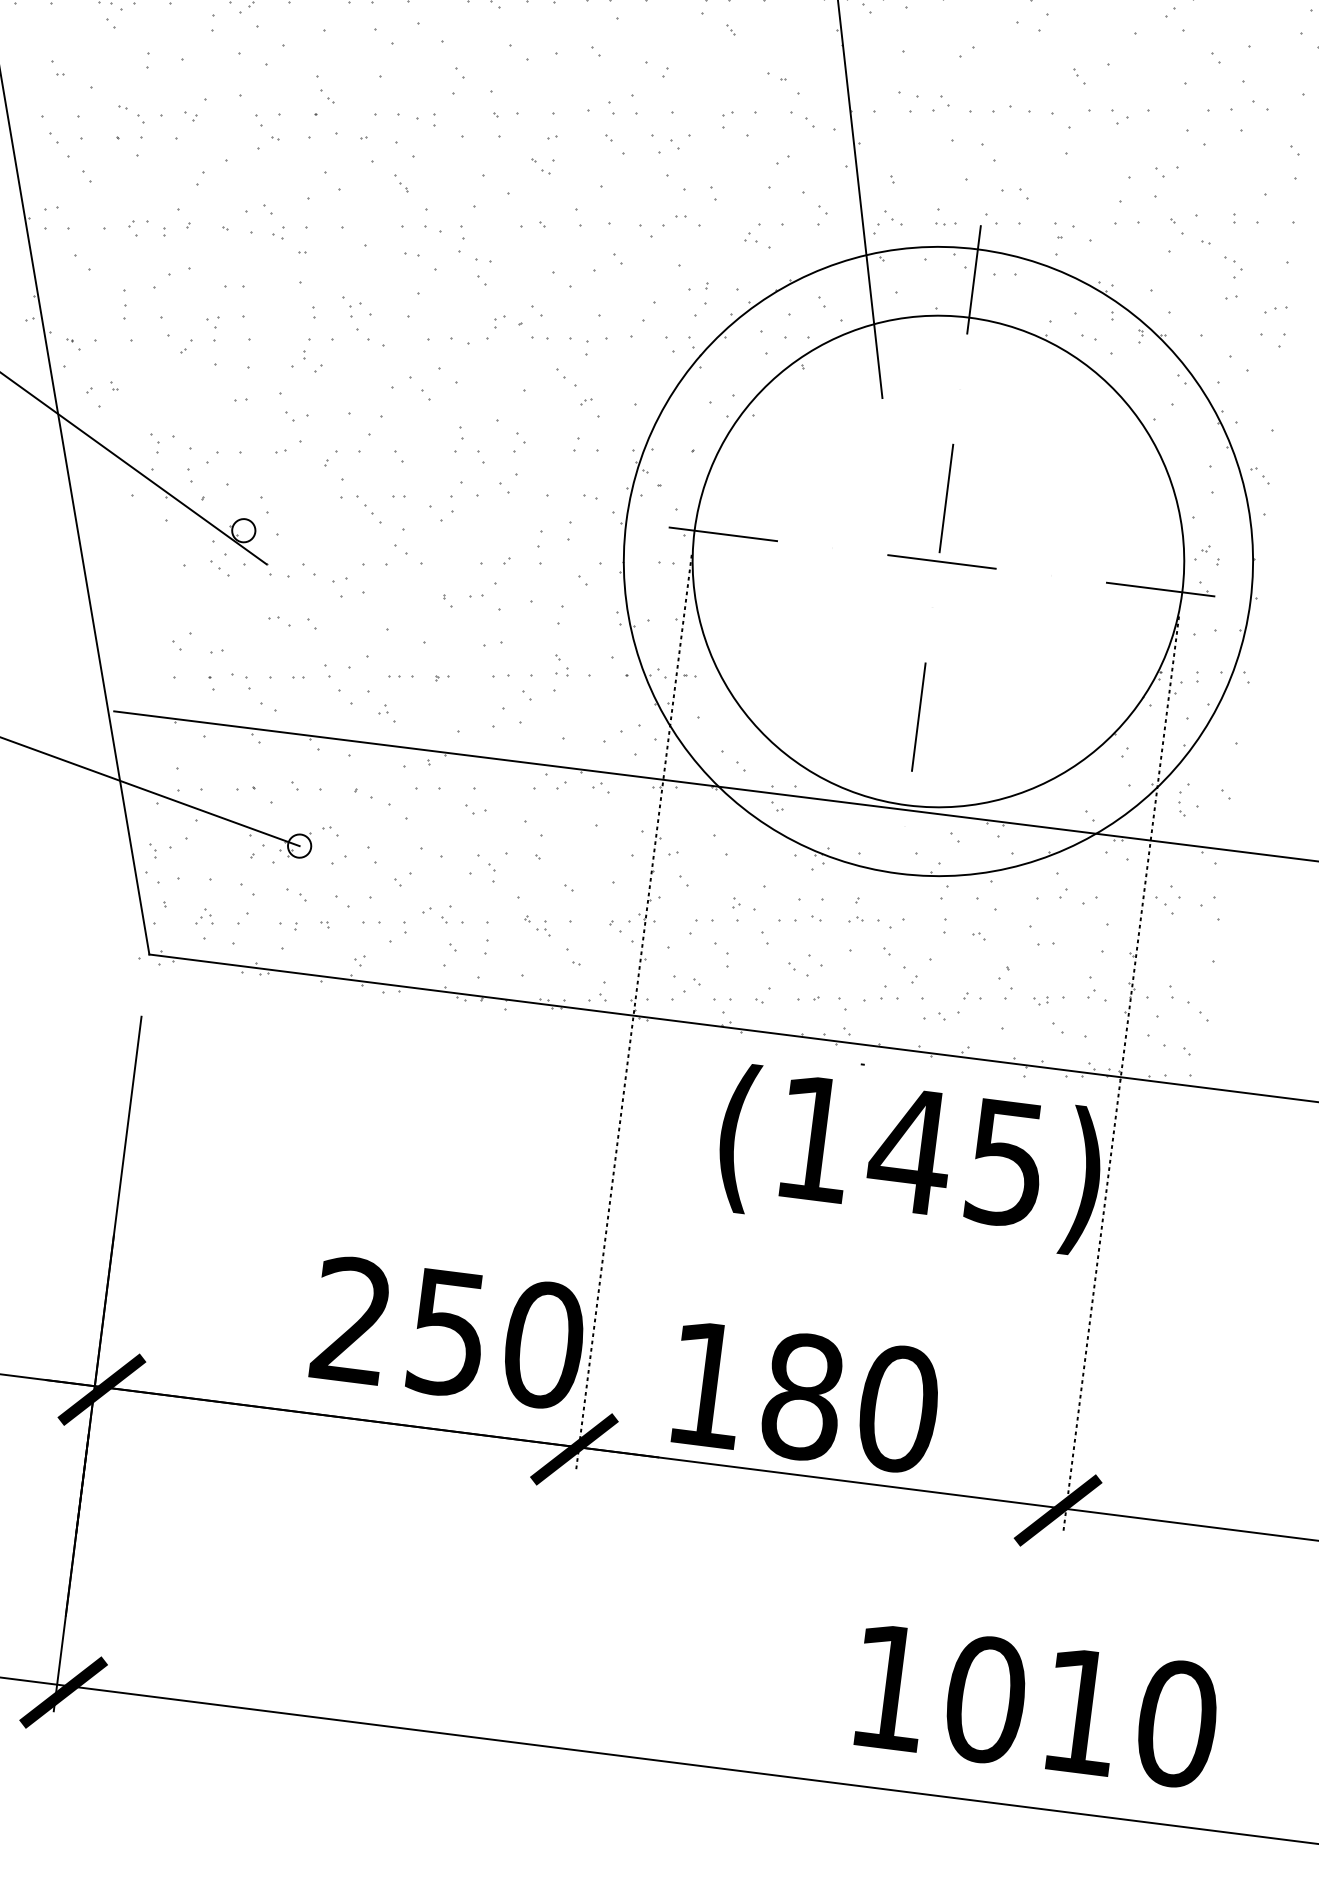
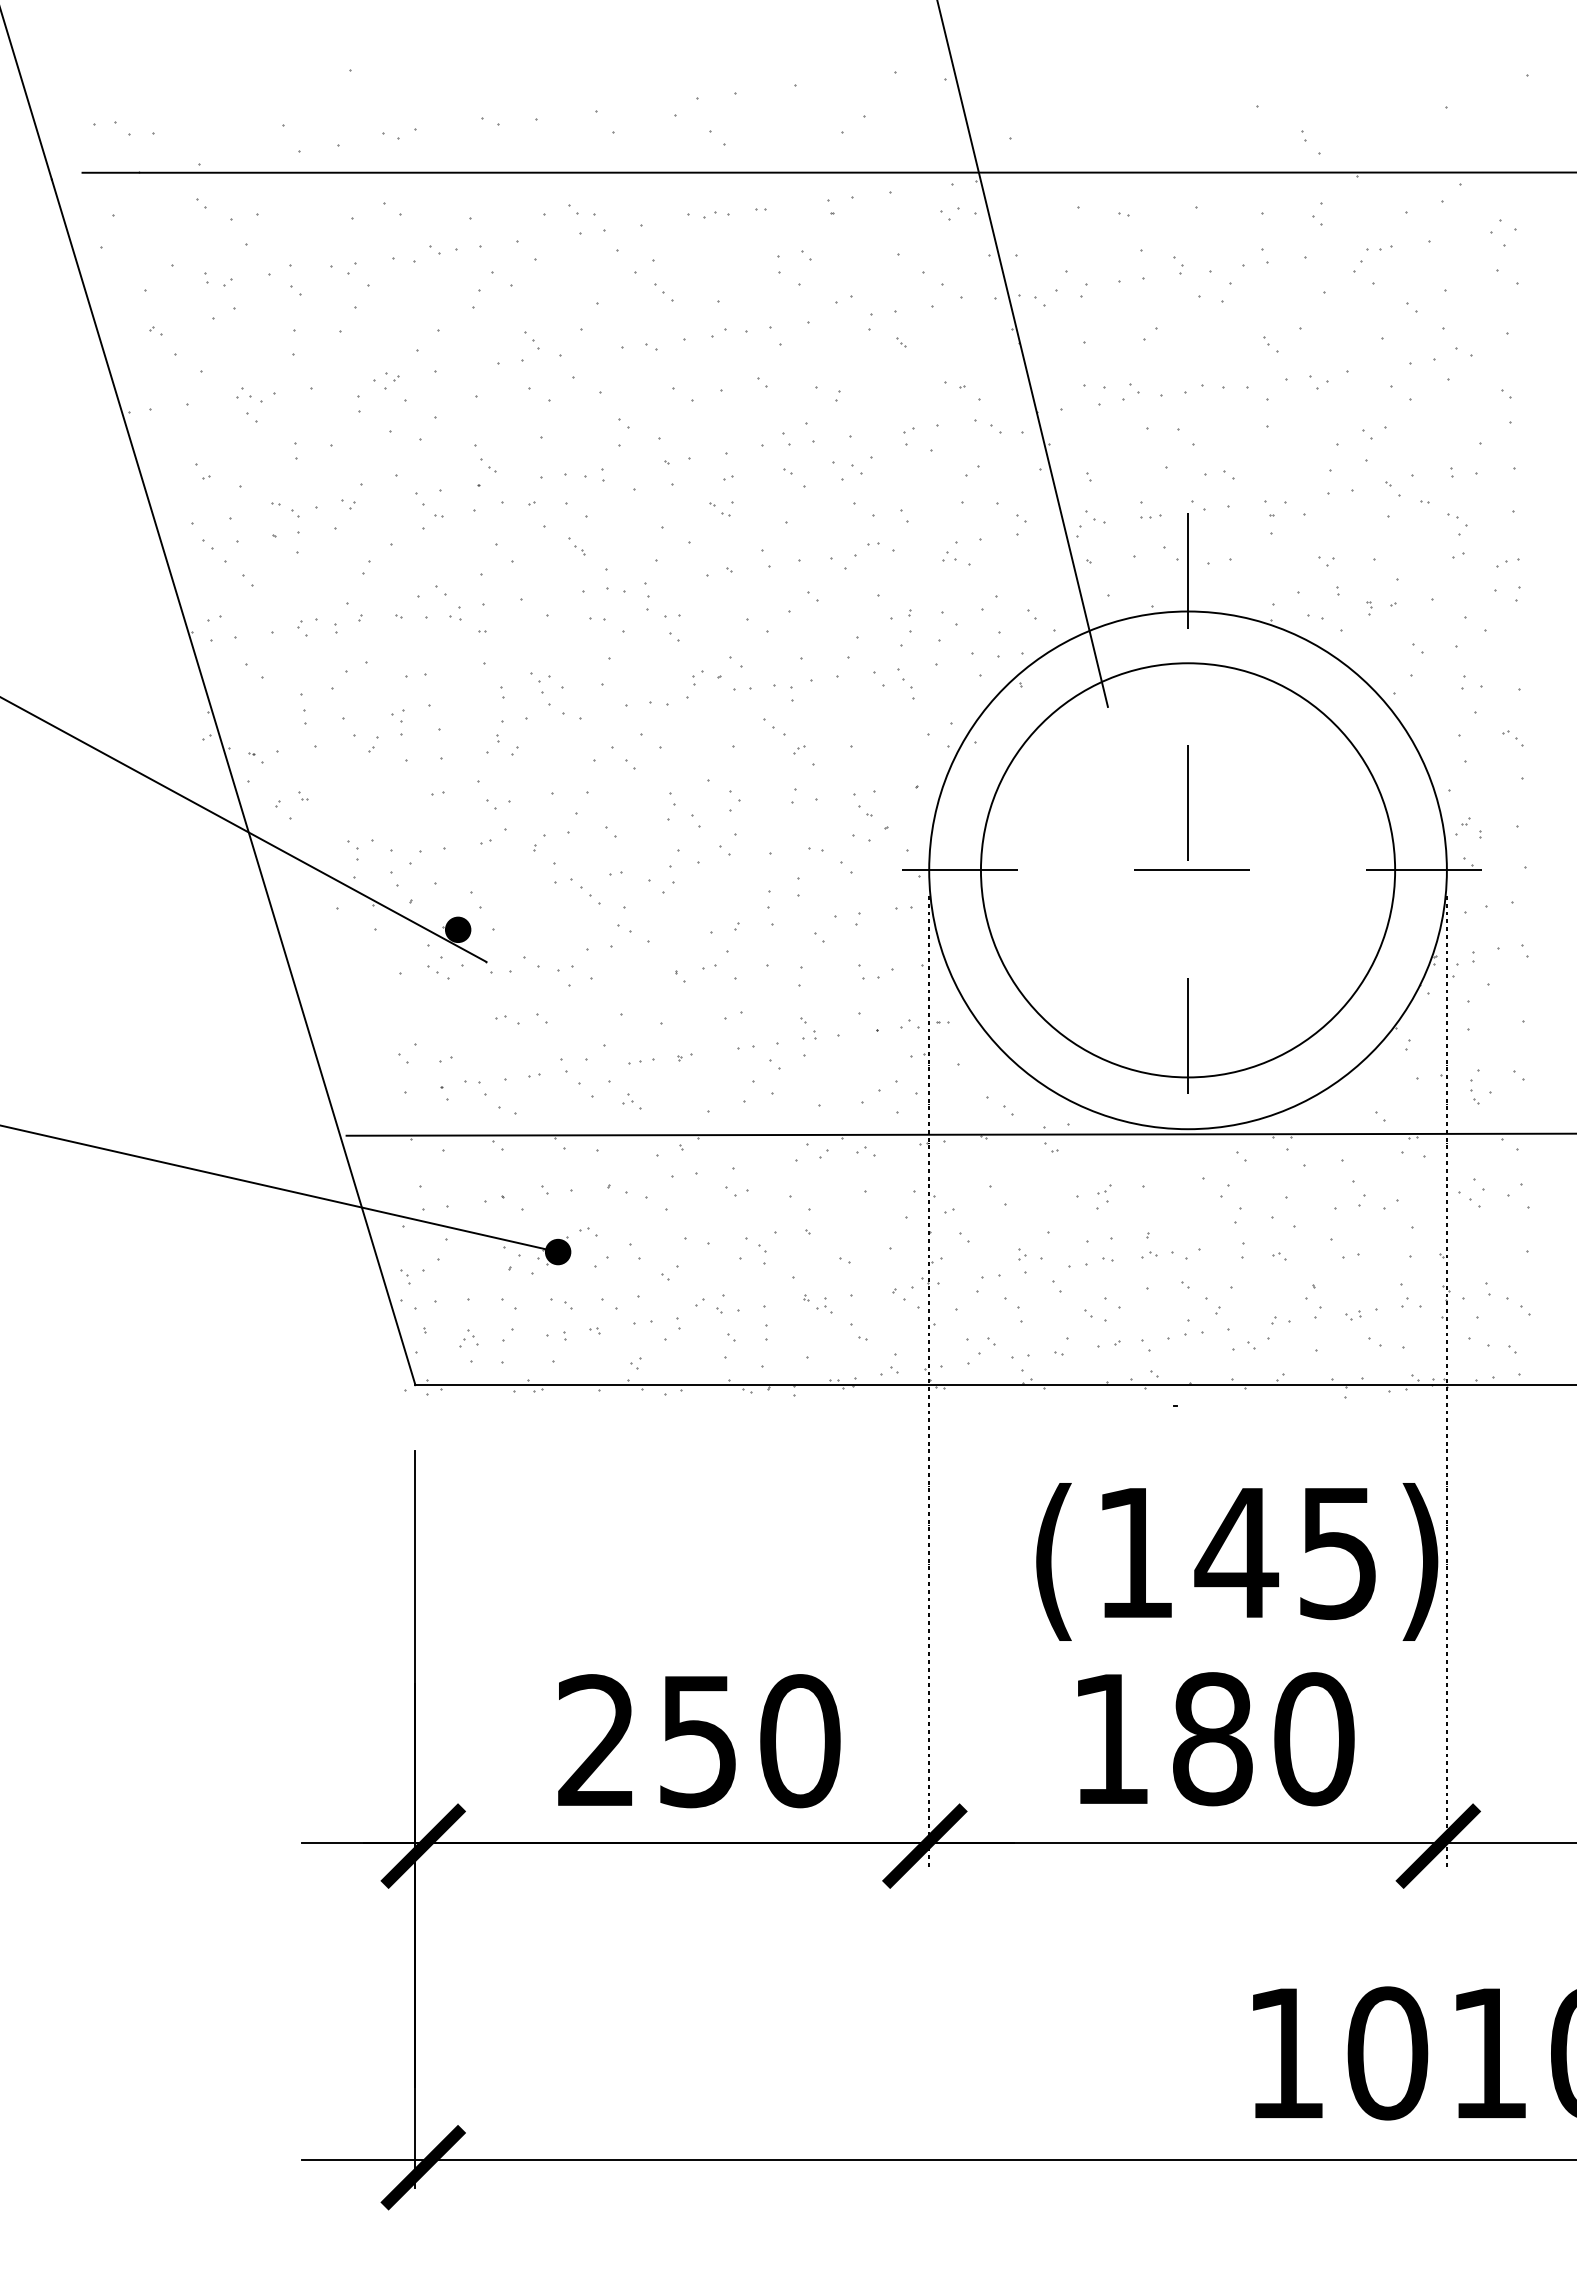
fill: (243, 530) -> (457, 929), added
circle: (937, 561) -> (1187, 870), size x0.62
fill: (299, 845) -> (557, 1251), added
text: (910, 1159) -> (1237, 1561), moved
text: (448, 1333) -> (699, 1741), moved
text: (806, 1397) -> (1216, 1739), moved

